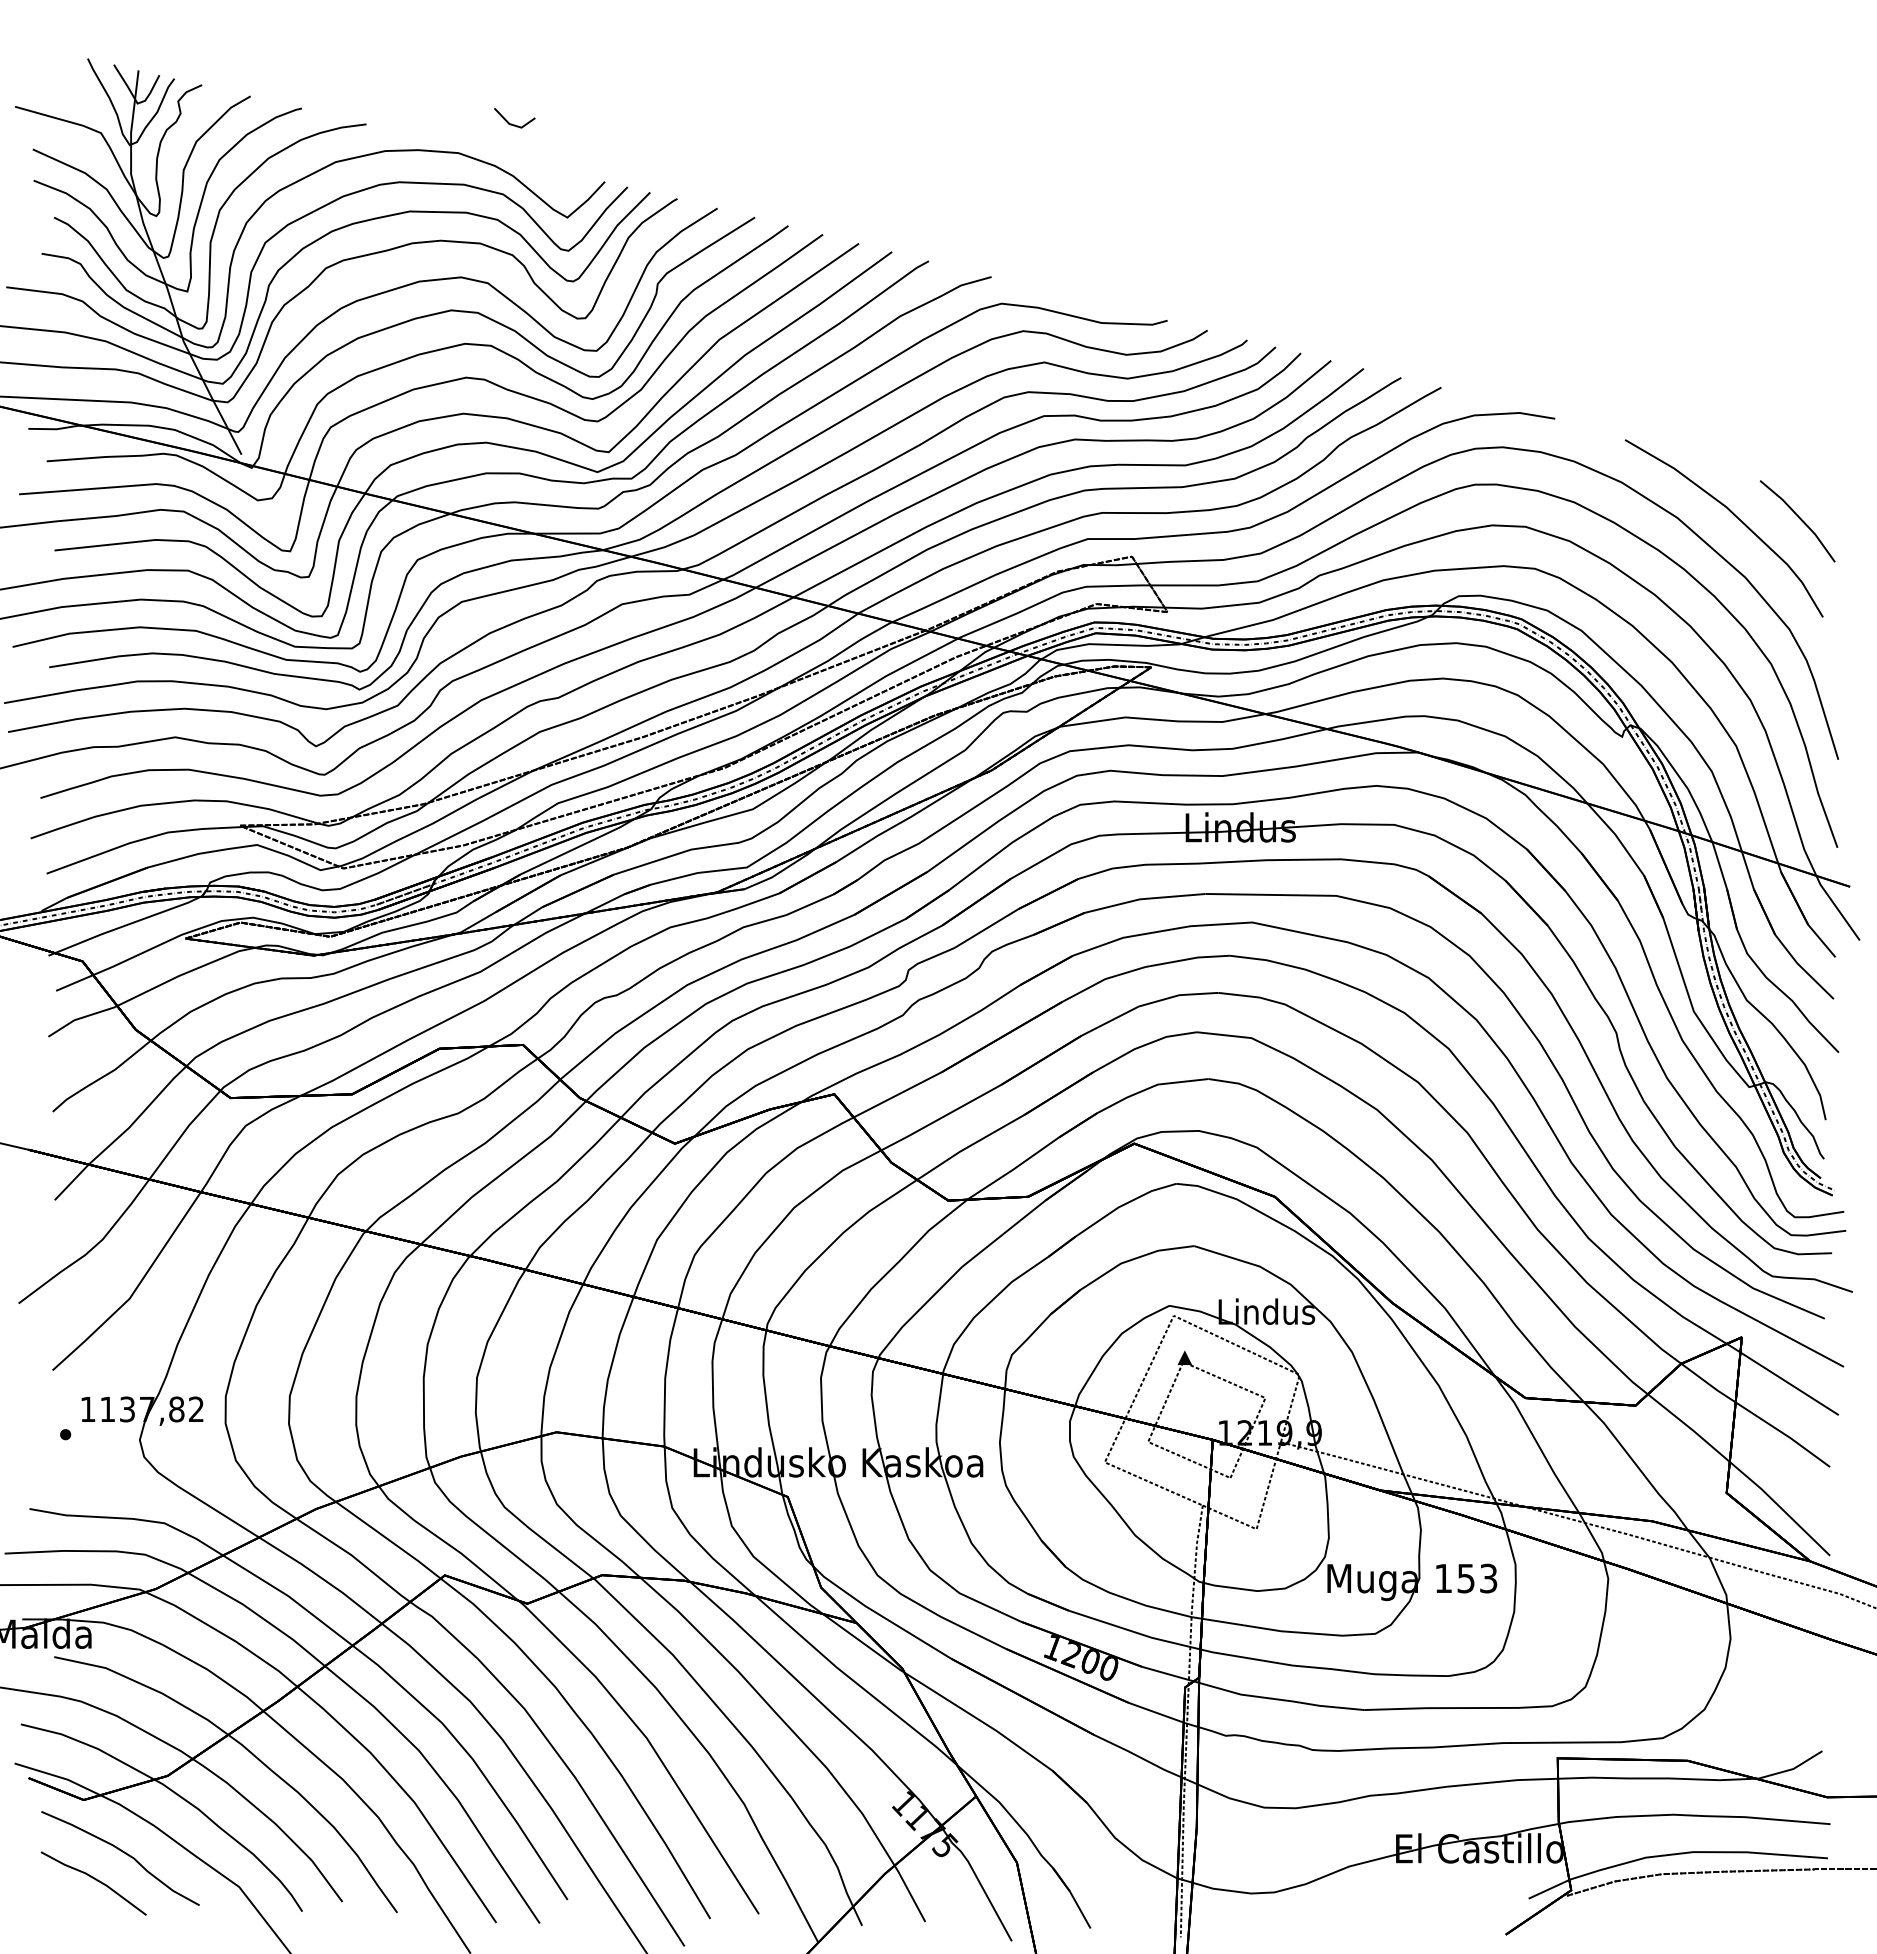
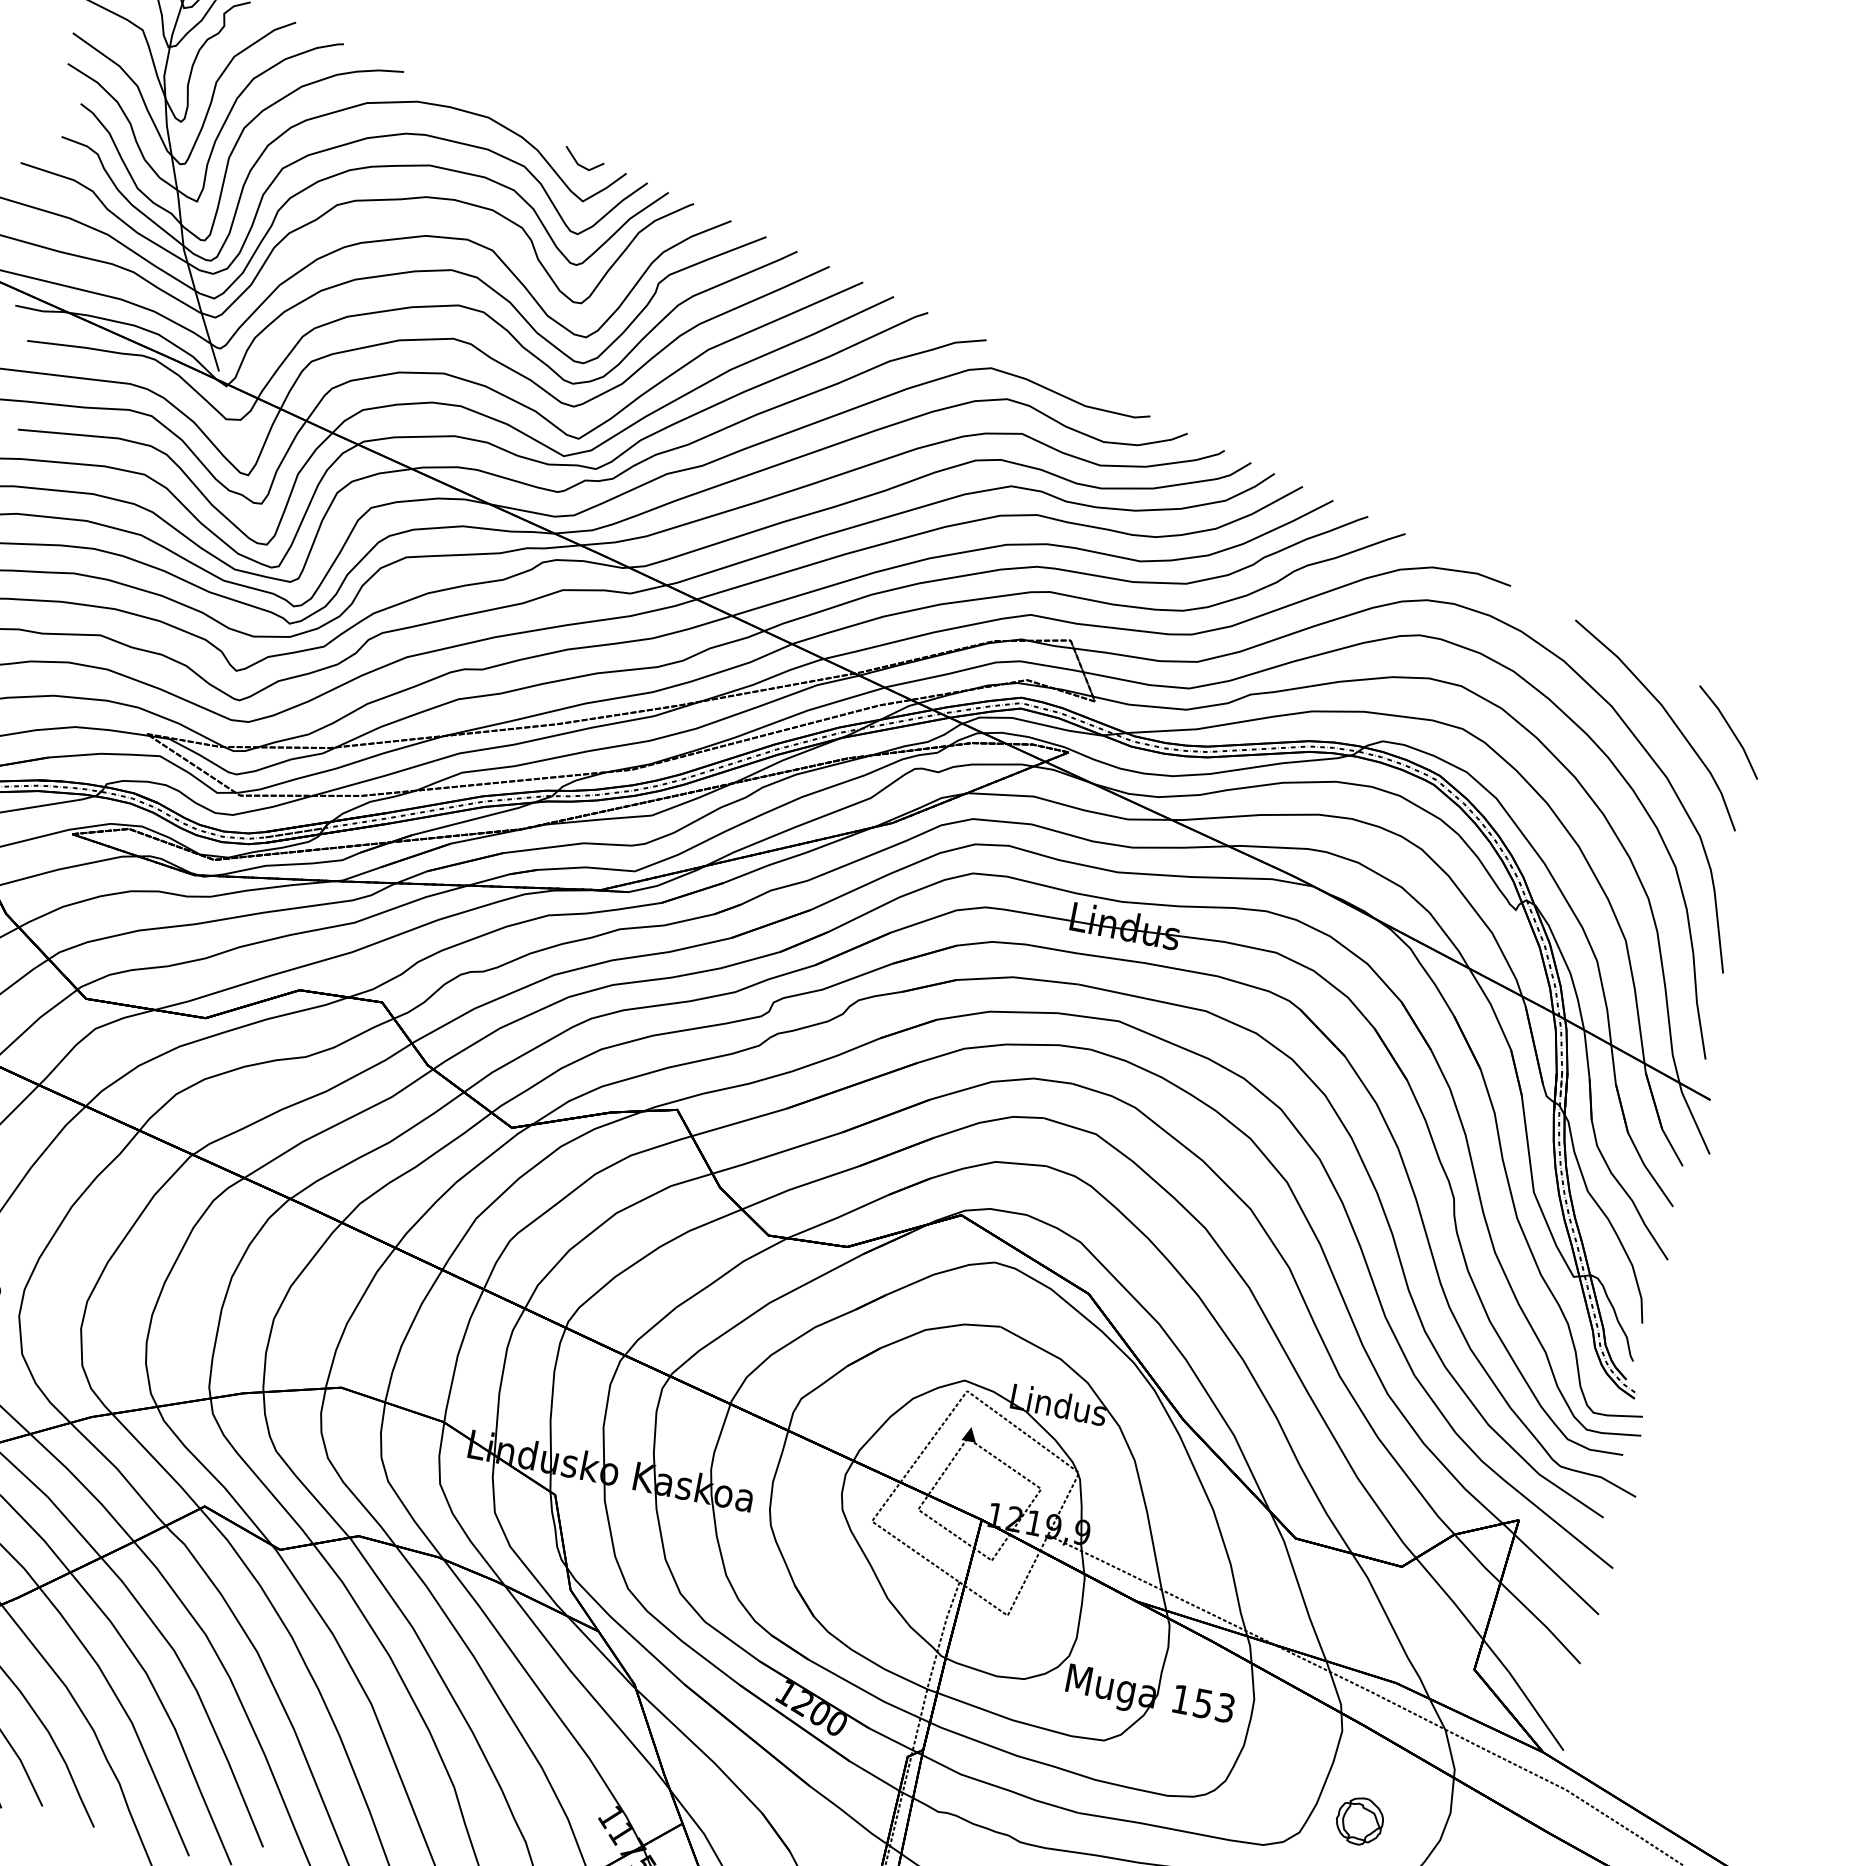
line: (511, 123) -> (580, 164), moved
part: (1642, 1664) -> (1359, 1821), added

